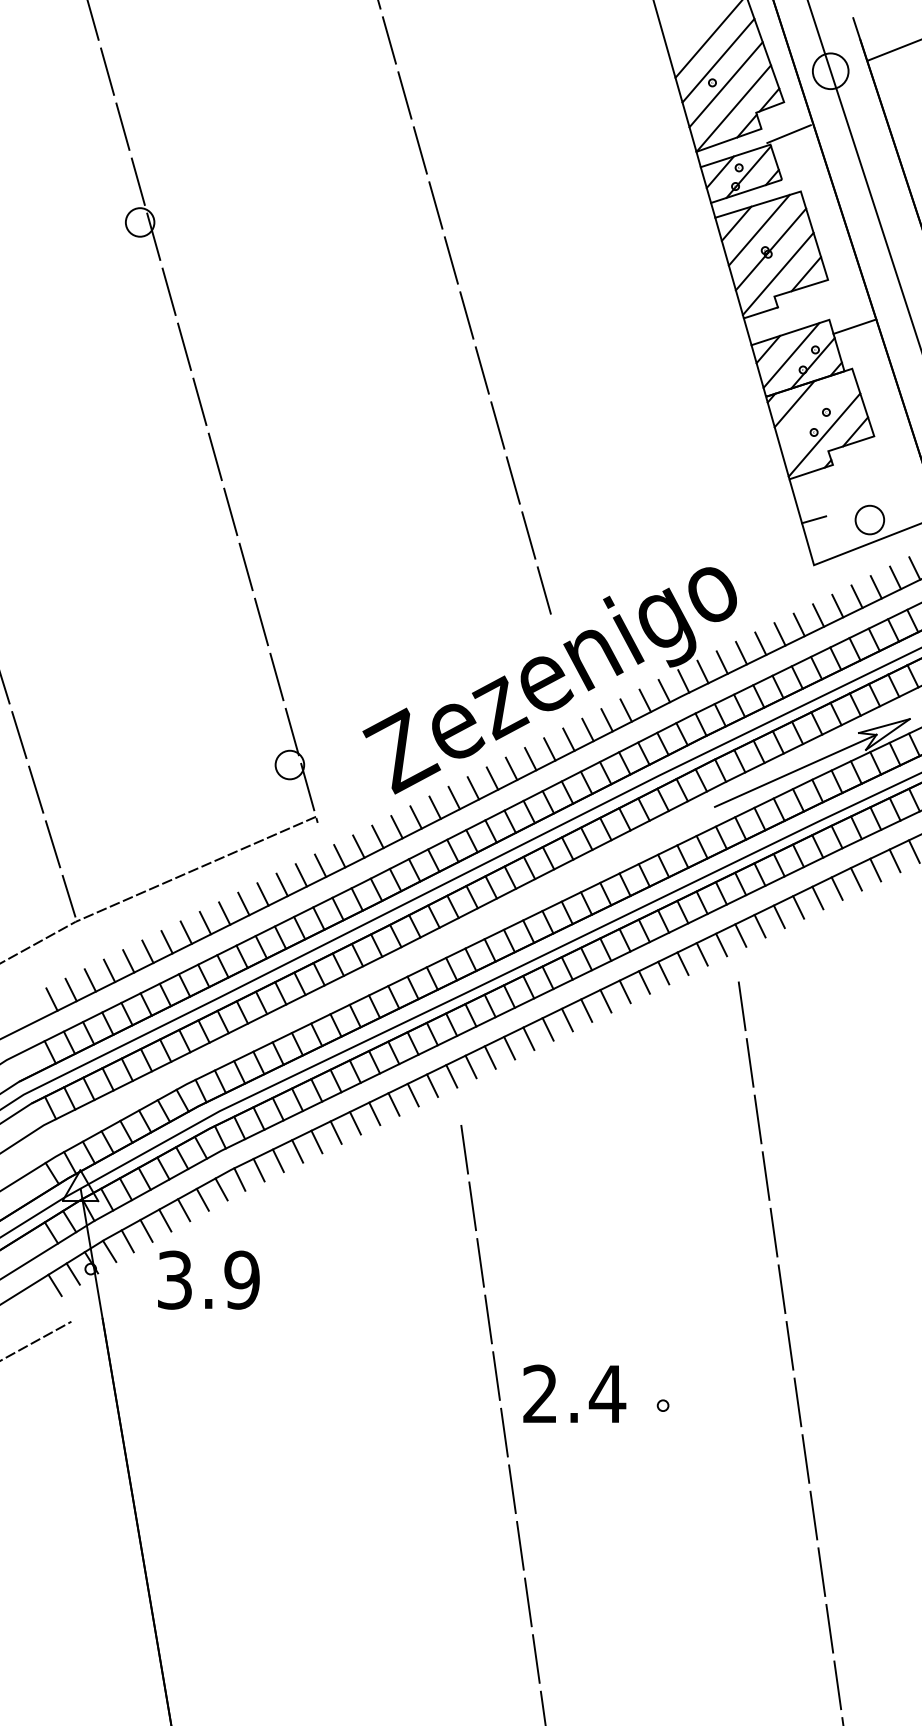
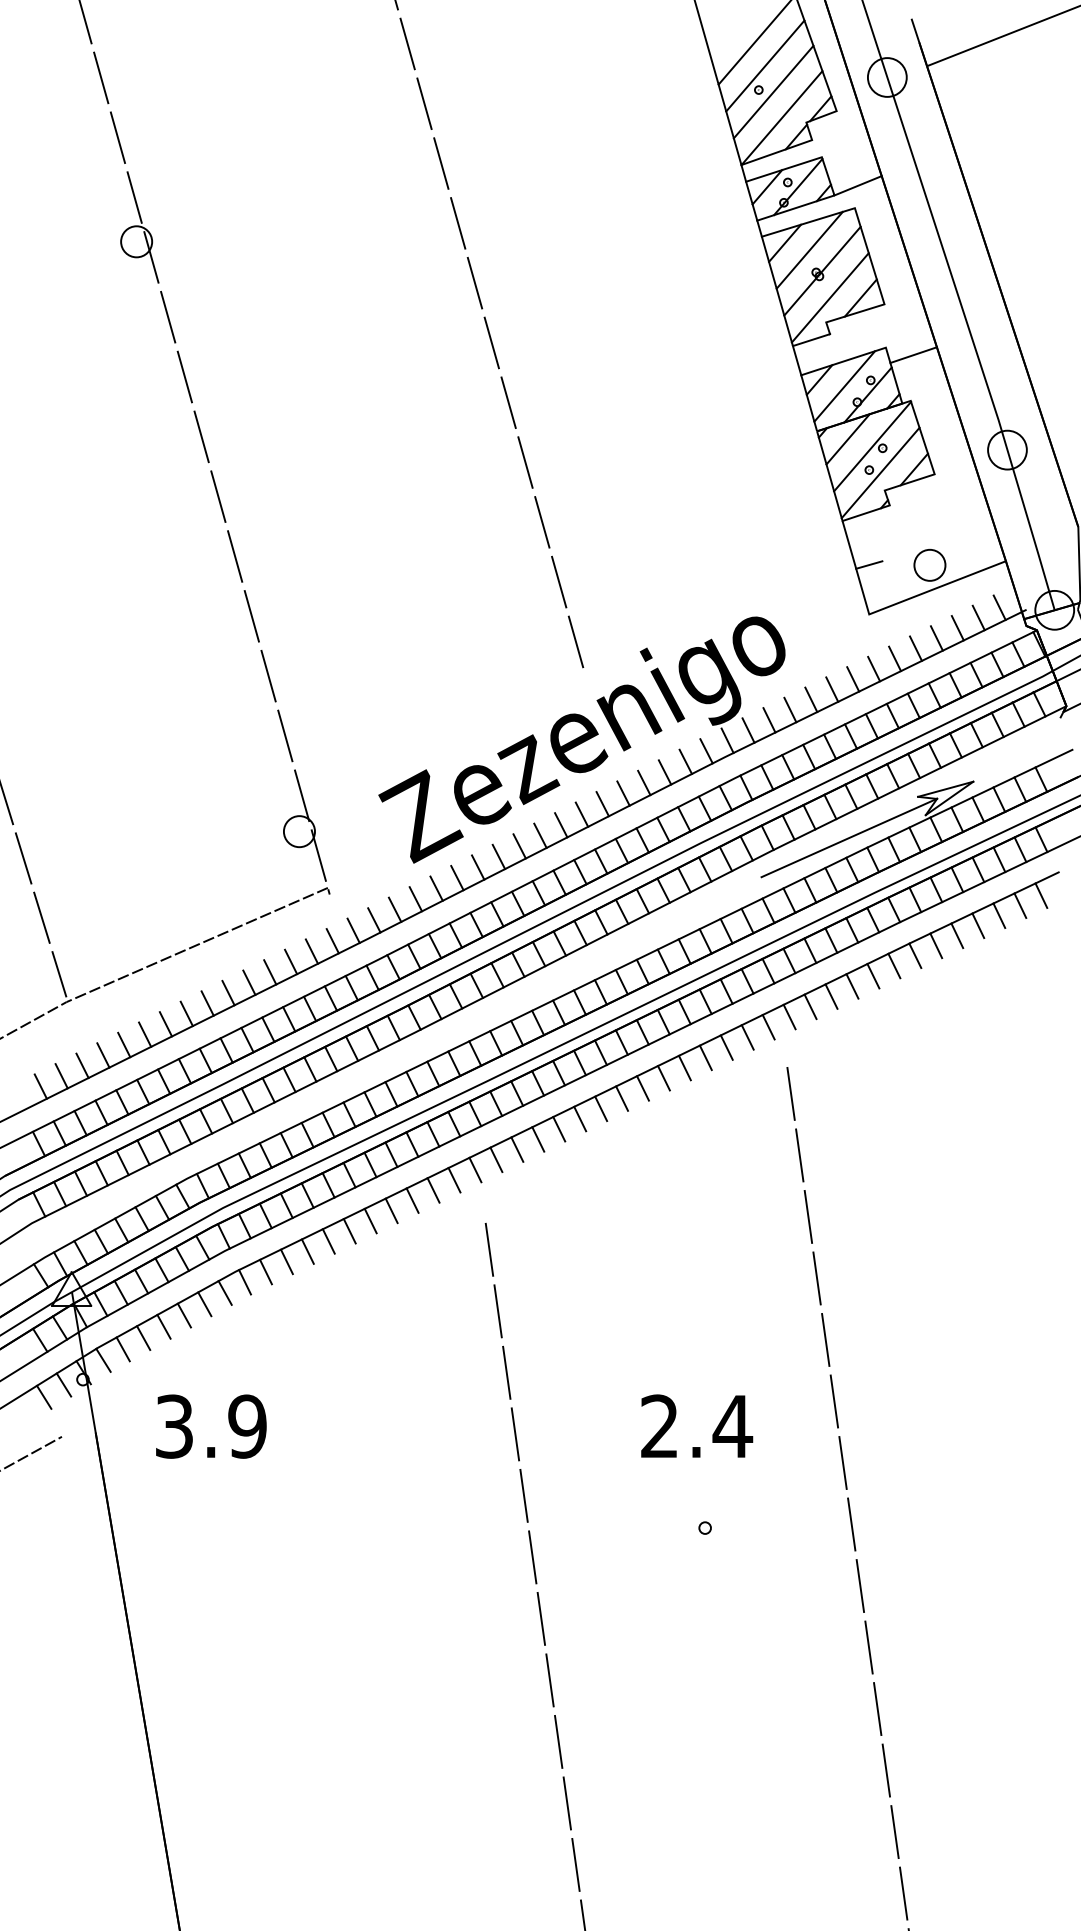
line: (788, 133) -> (857, 185), moved
line: (817, 410) -> (872, 446), added
text: (208, 1280) -> (211, 1426), moved
text: (575, 1393) -> (697, 1425), moved

